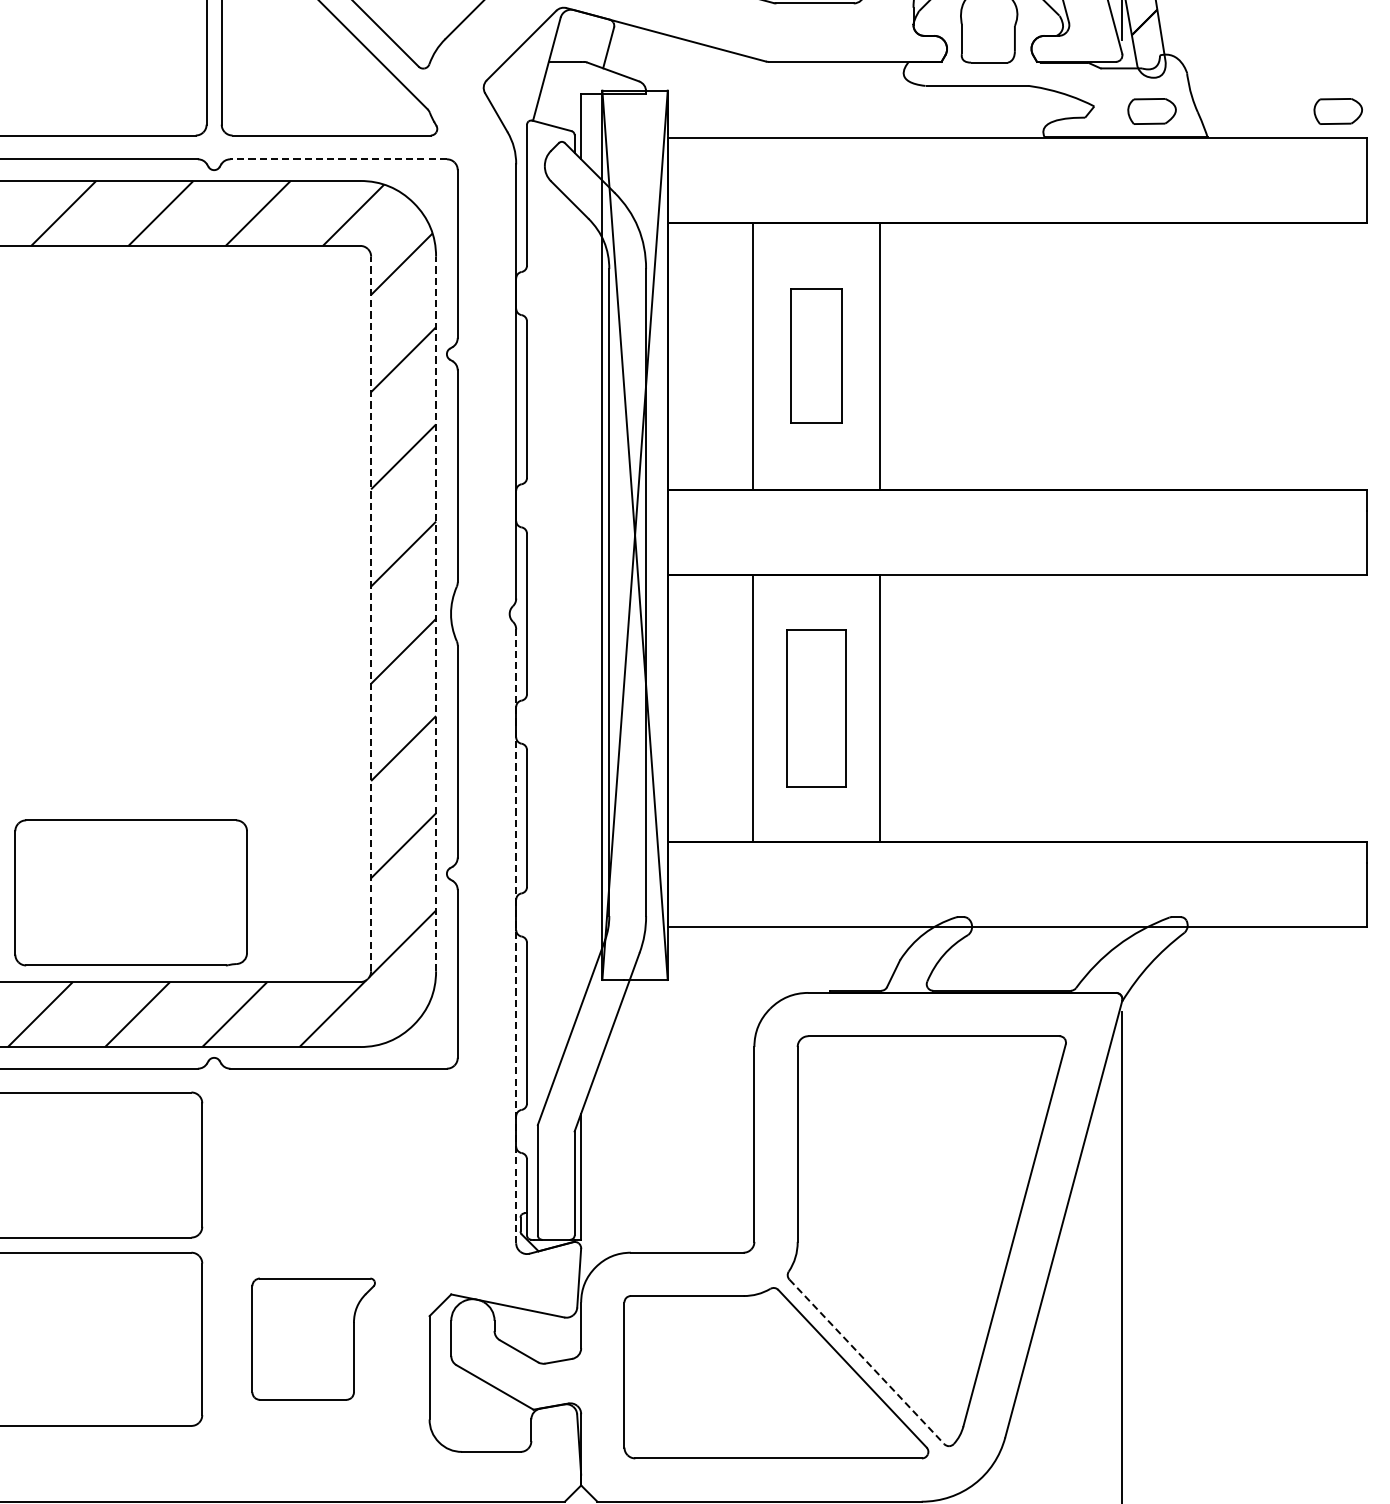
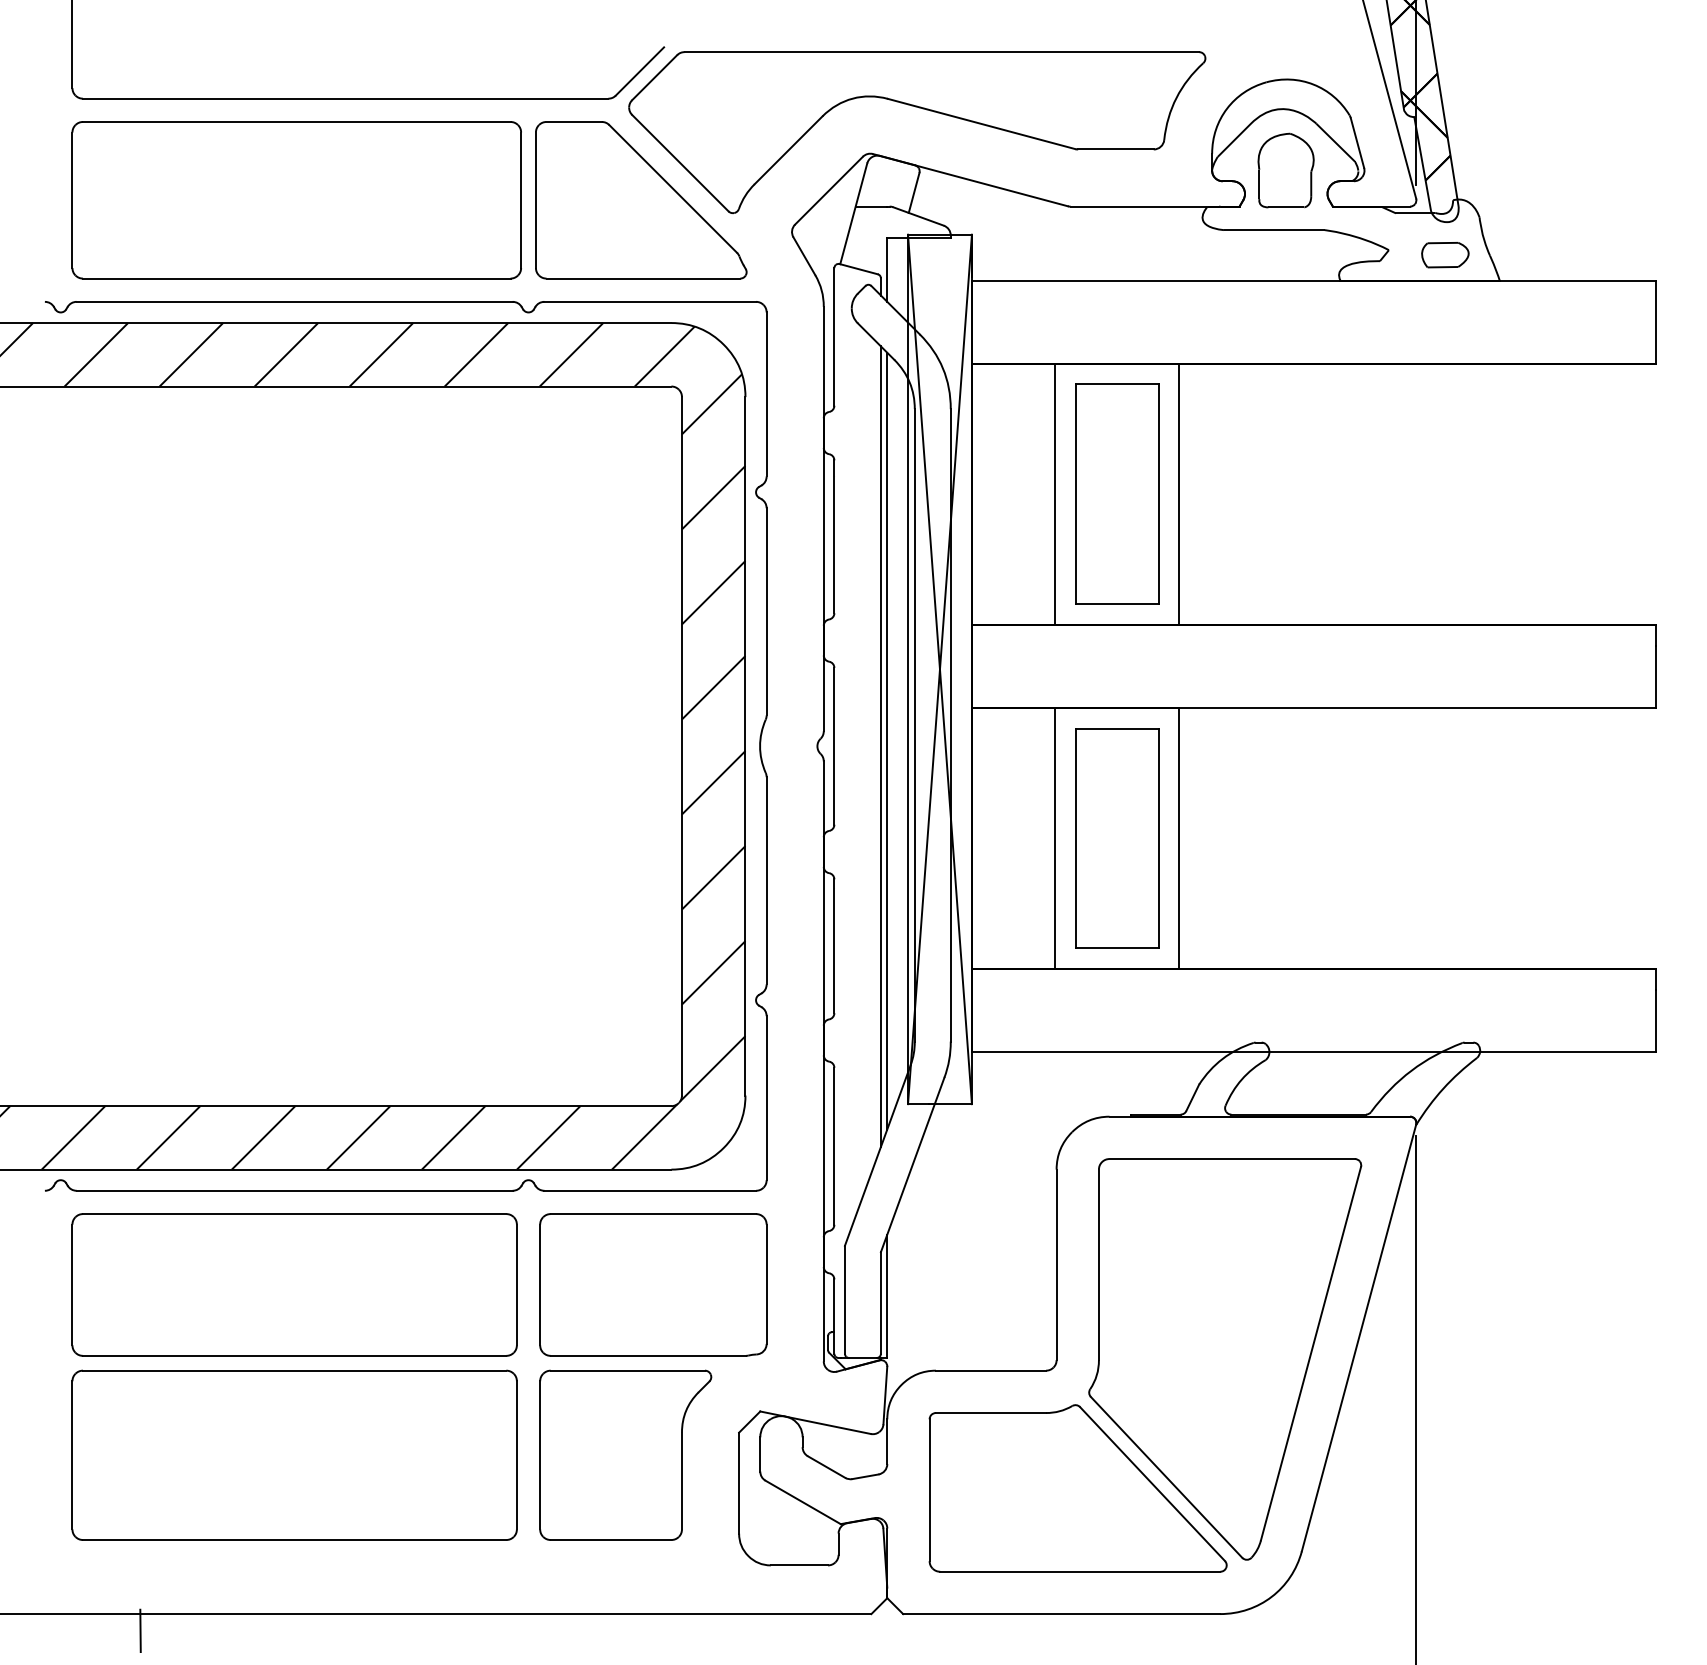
part: (1338, 111) -> (1627, 255), removed
line: (338, 158) -> (650, 301), dashed -> solid
part: (816, 355) -> (1117, 493), size x1.67
line: (581, 608) -> (887, 740), added
line: (370, 613) -> (681, 745), dashed -> solid
line: (436, 613) -> (745, 745), dashed -> solid
line: (574, 614) -> (880, 746), added
part: (816, 708) -> (1117, 838), size x1.43
part: (131, 892) -> (653, 1284), moved
line: (515, 936) -> (823, 1061), dashed -> solid
part: (313, 1338) -> (625, 1454), size x1.43
line: (866, 1361) -> (1166, 1477), dashed -> solid

